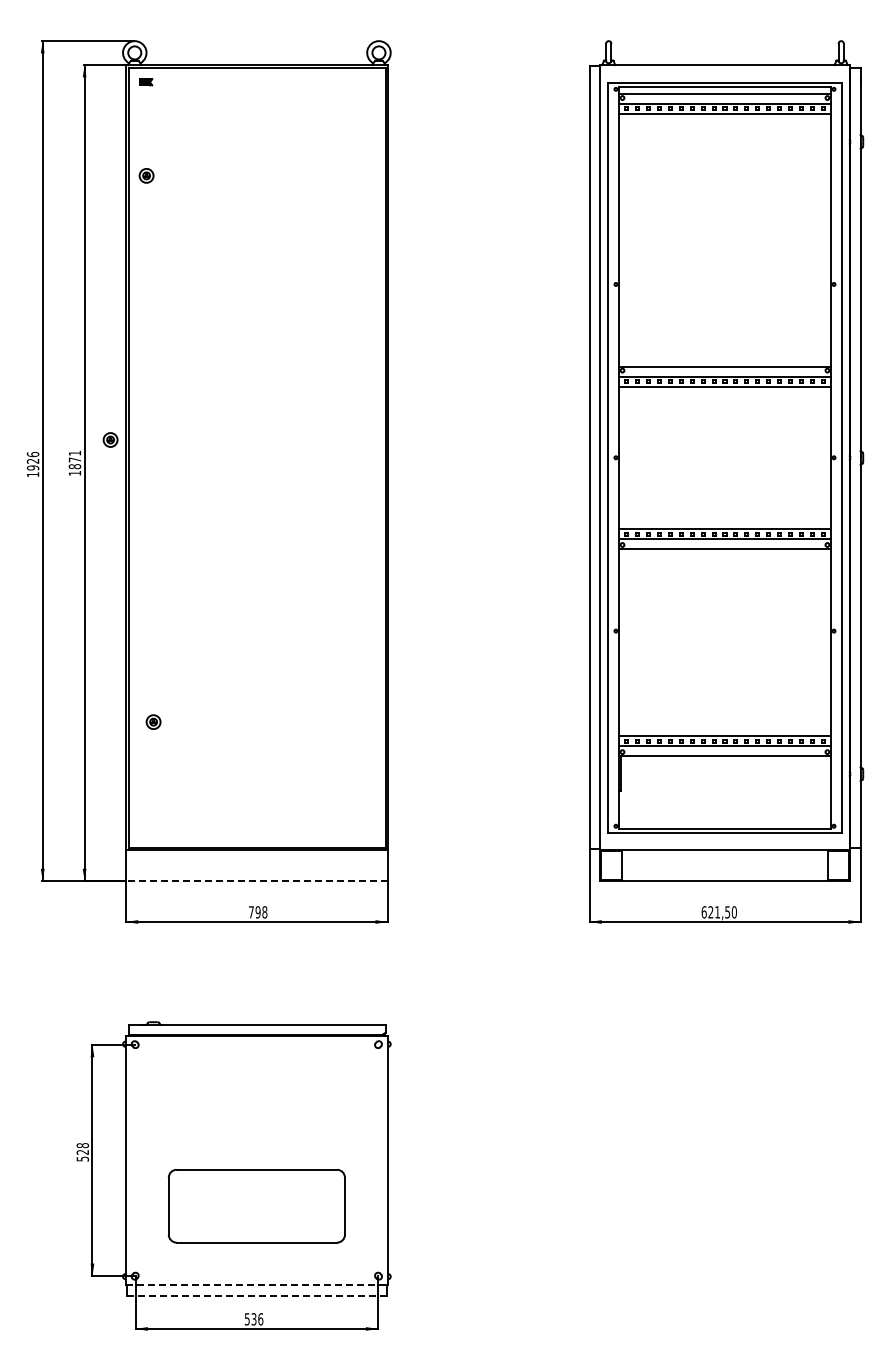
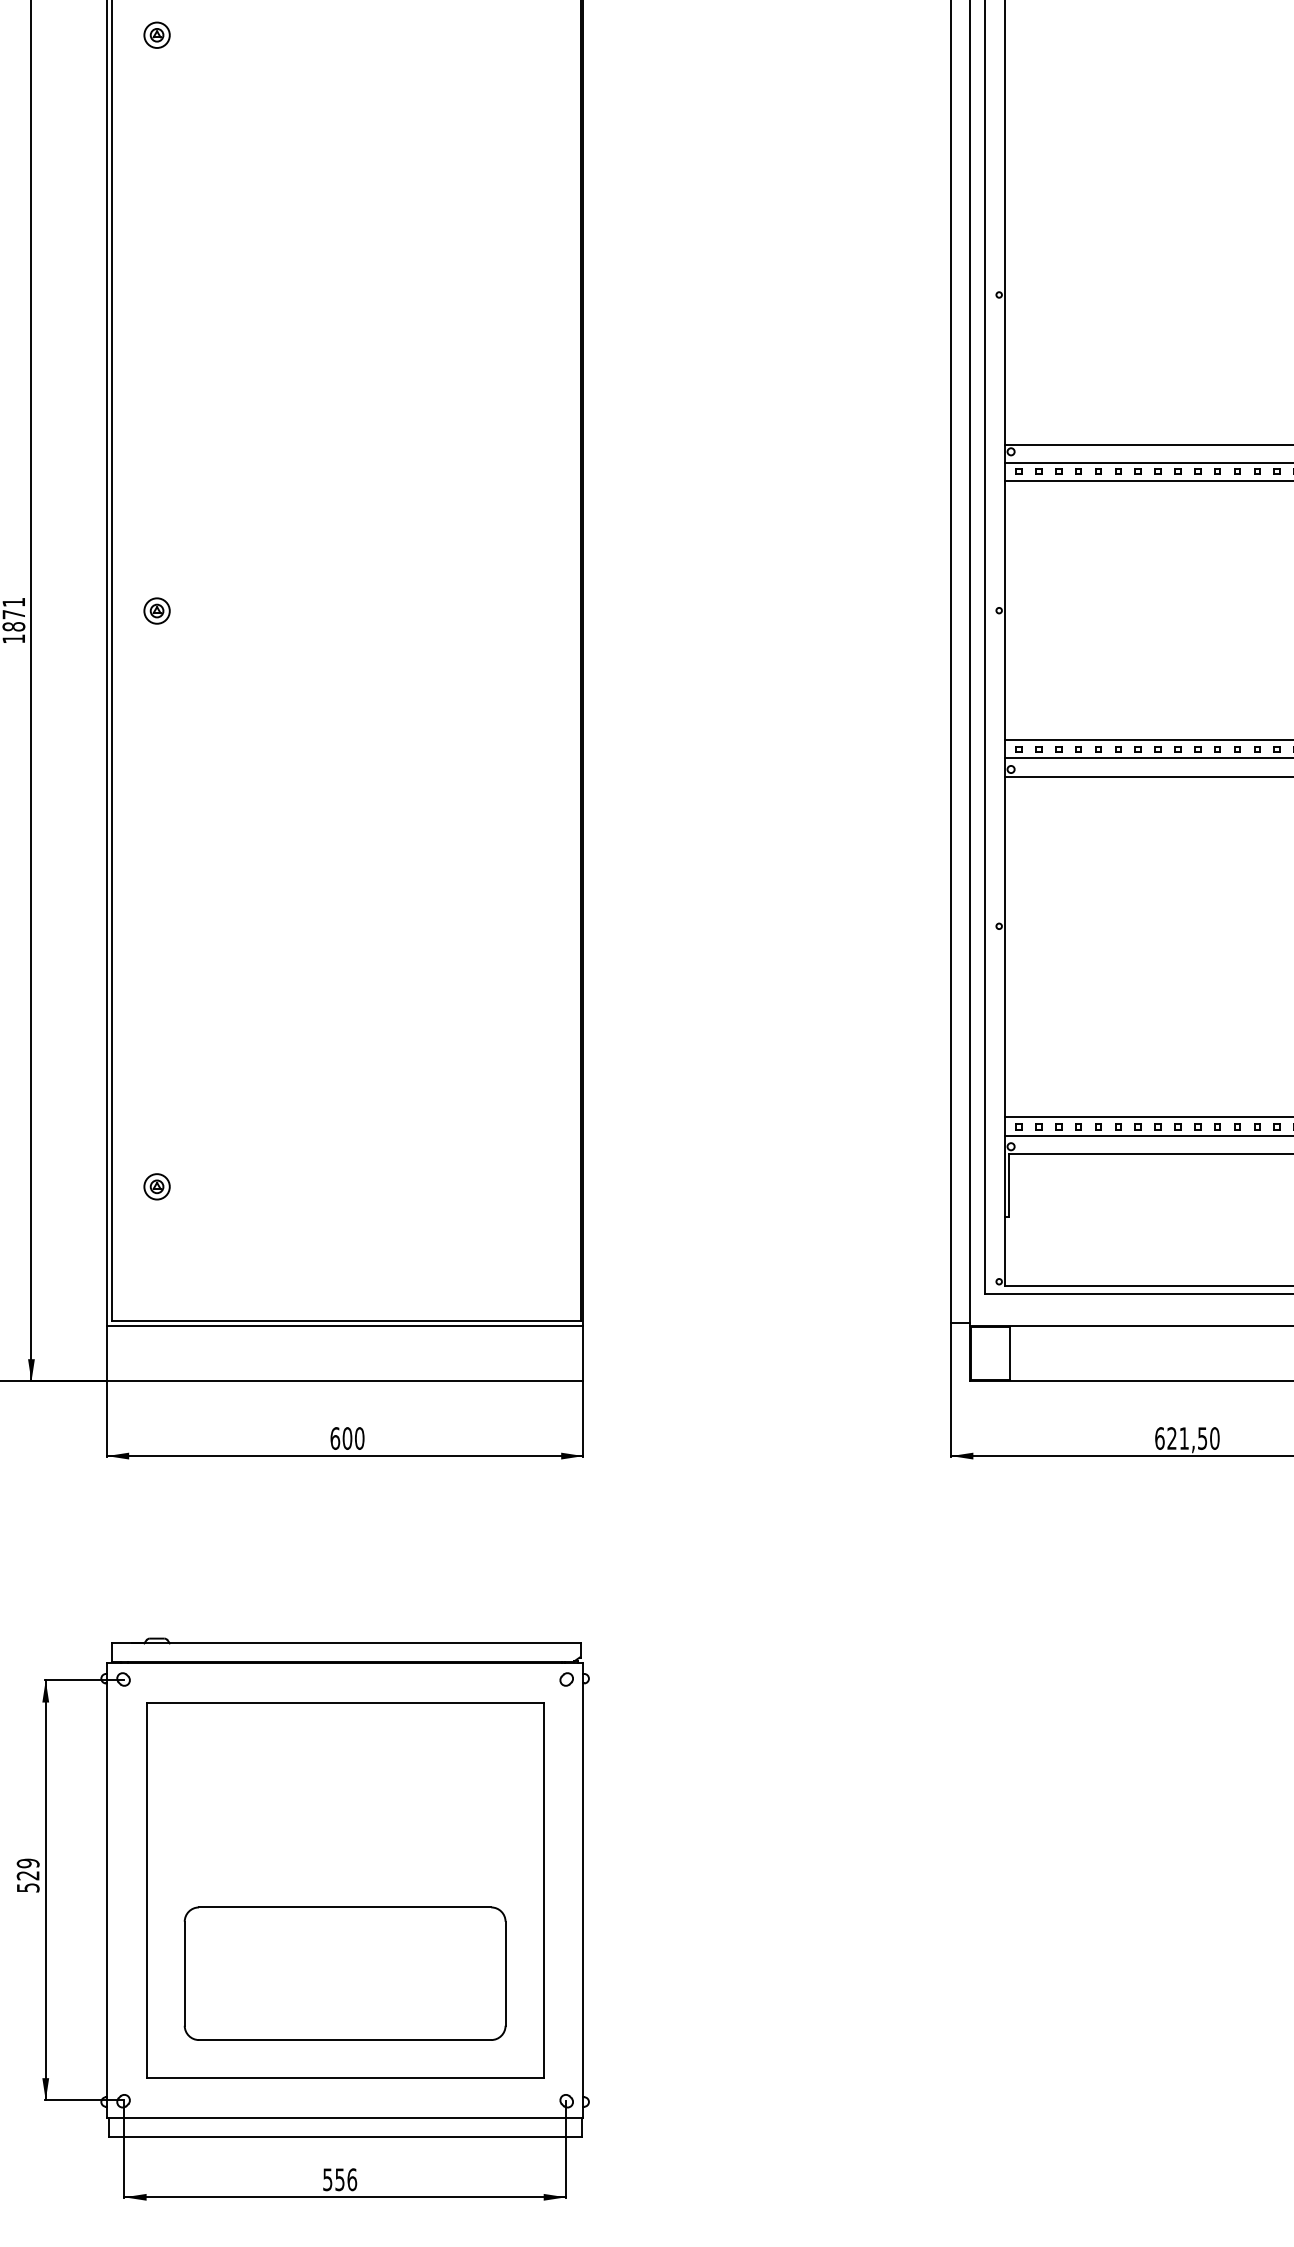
part: (146, 175) -> (156, 34), moved
part: (110, 439) -> (156, 610), moved
part: (153, 721) -> (156, 1185), moved
line: (256, 880) -> (344, 1380), dashed -> solid
text: (257, 912) -> (346, 1438), 798 -> 600
text: (82, 1145) -> (27, 1863), 528 -> 529
part: (256, 1160) -> (344, 1890), added
line: (256, 1285) -> (344, 2118), dashed -> solid
line: (256, 1295) -> (344, 2136), dashed -> solid
text: (253, 1318) -> (339, 2178), 536 -> 556

